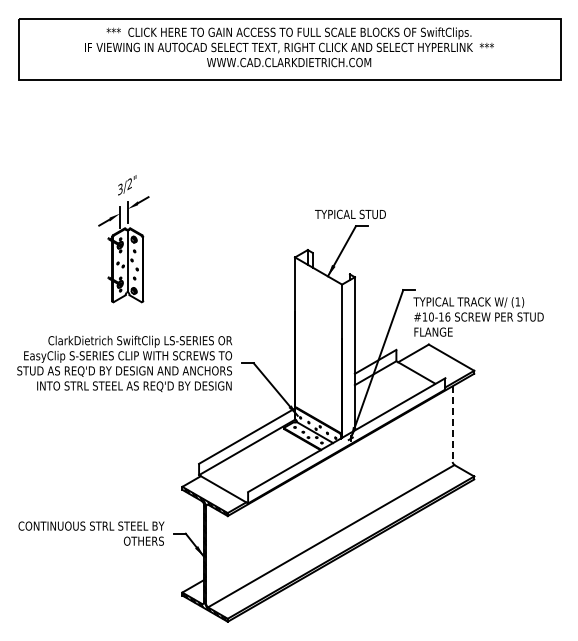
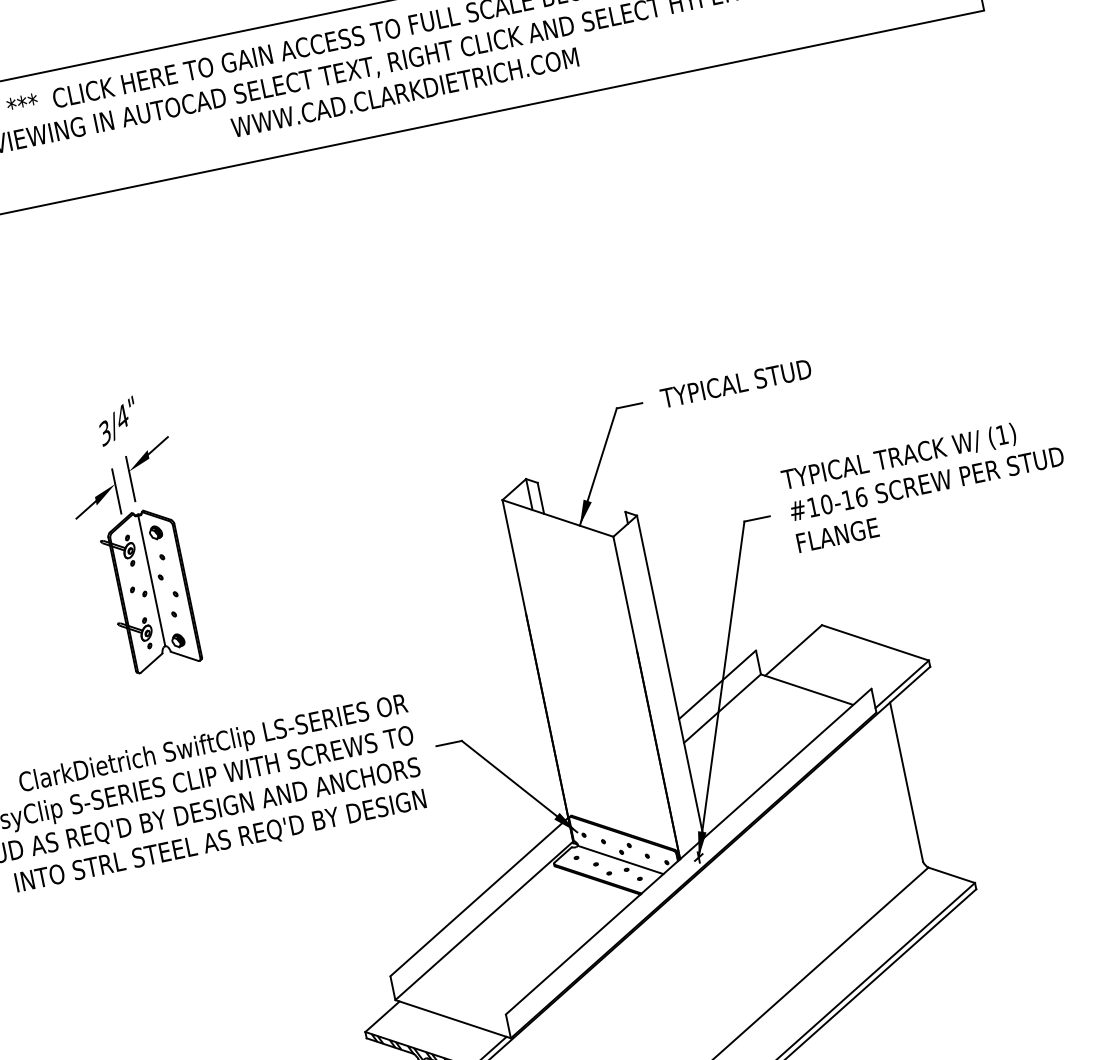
text: (129, 184) -> (122, 418), 3/2" -> 3/4"
text: (350, 213) -> (735, 381), moved
text: (478, 316) -> (925, 482), moved
line: (452, 424) -> (906, 783), dashed -> solid

